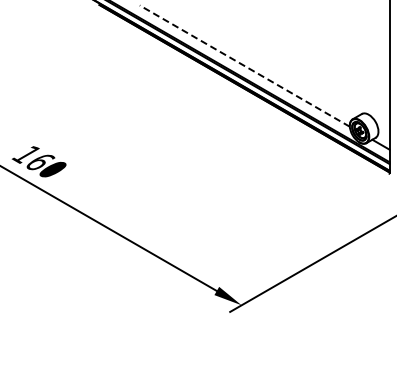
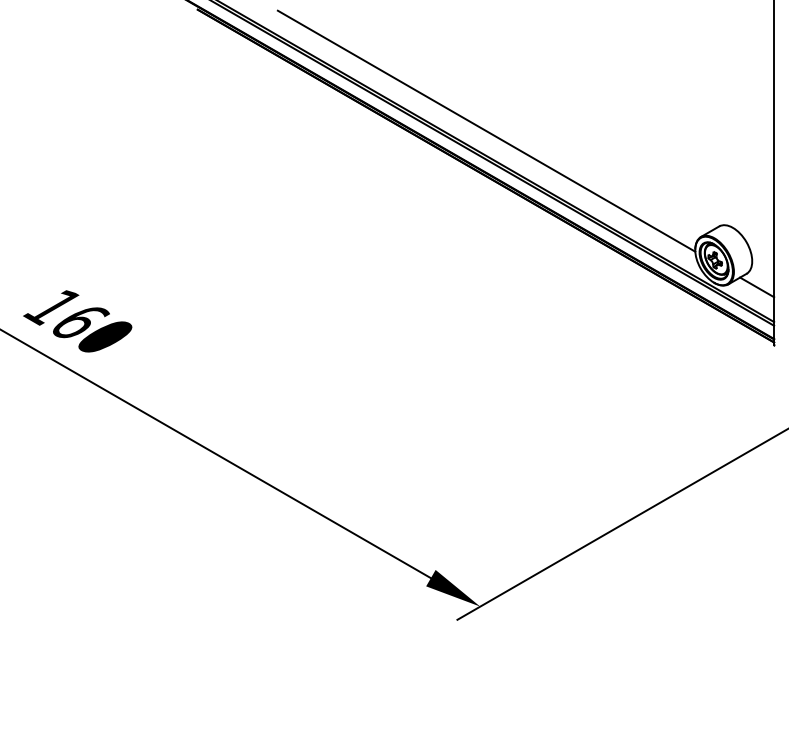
line: (244, 65) -> (485, 129), dashed -> solid

